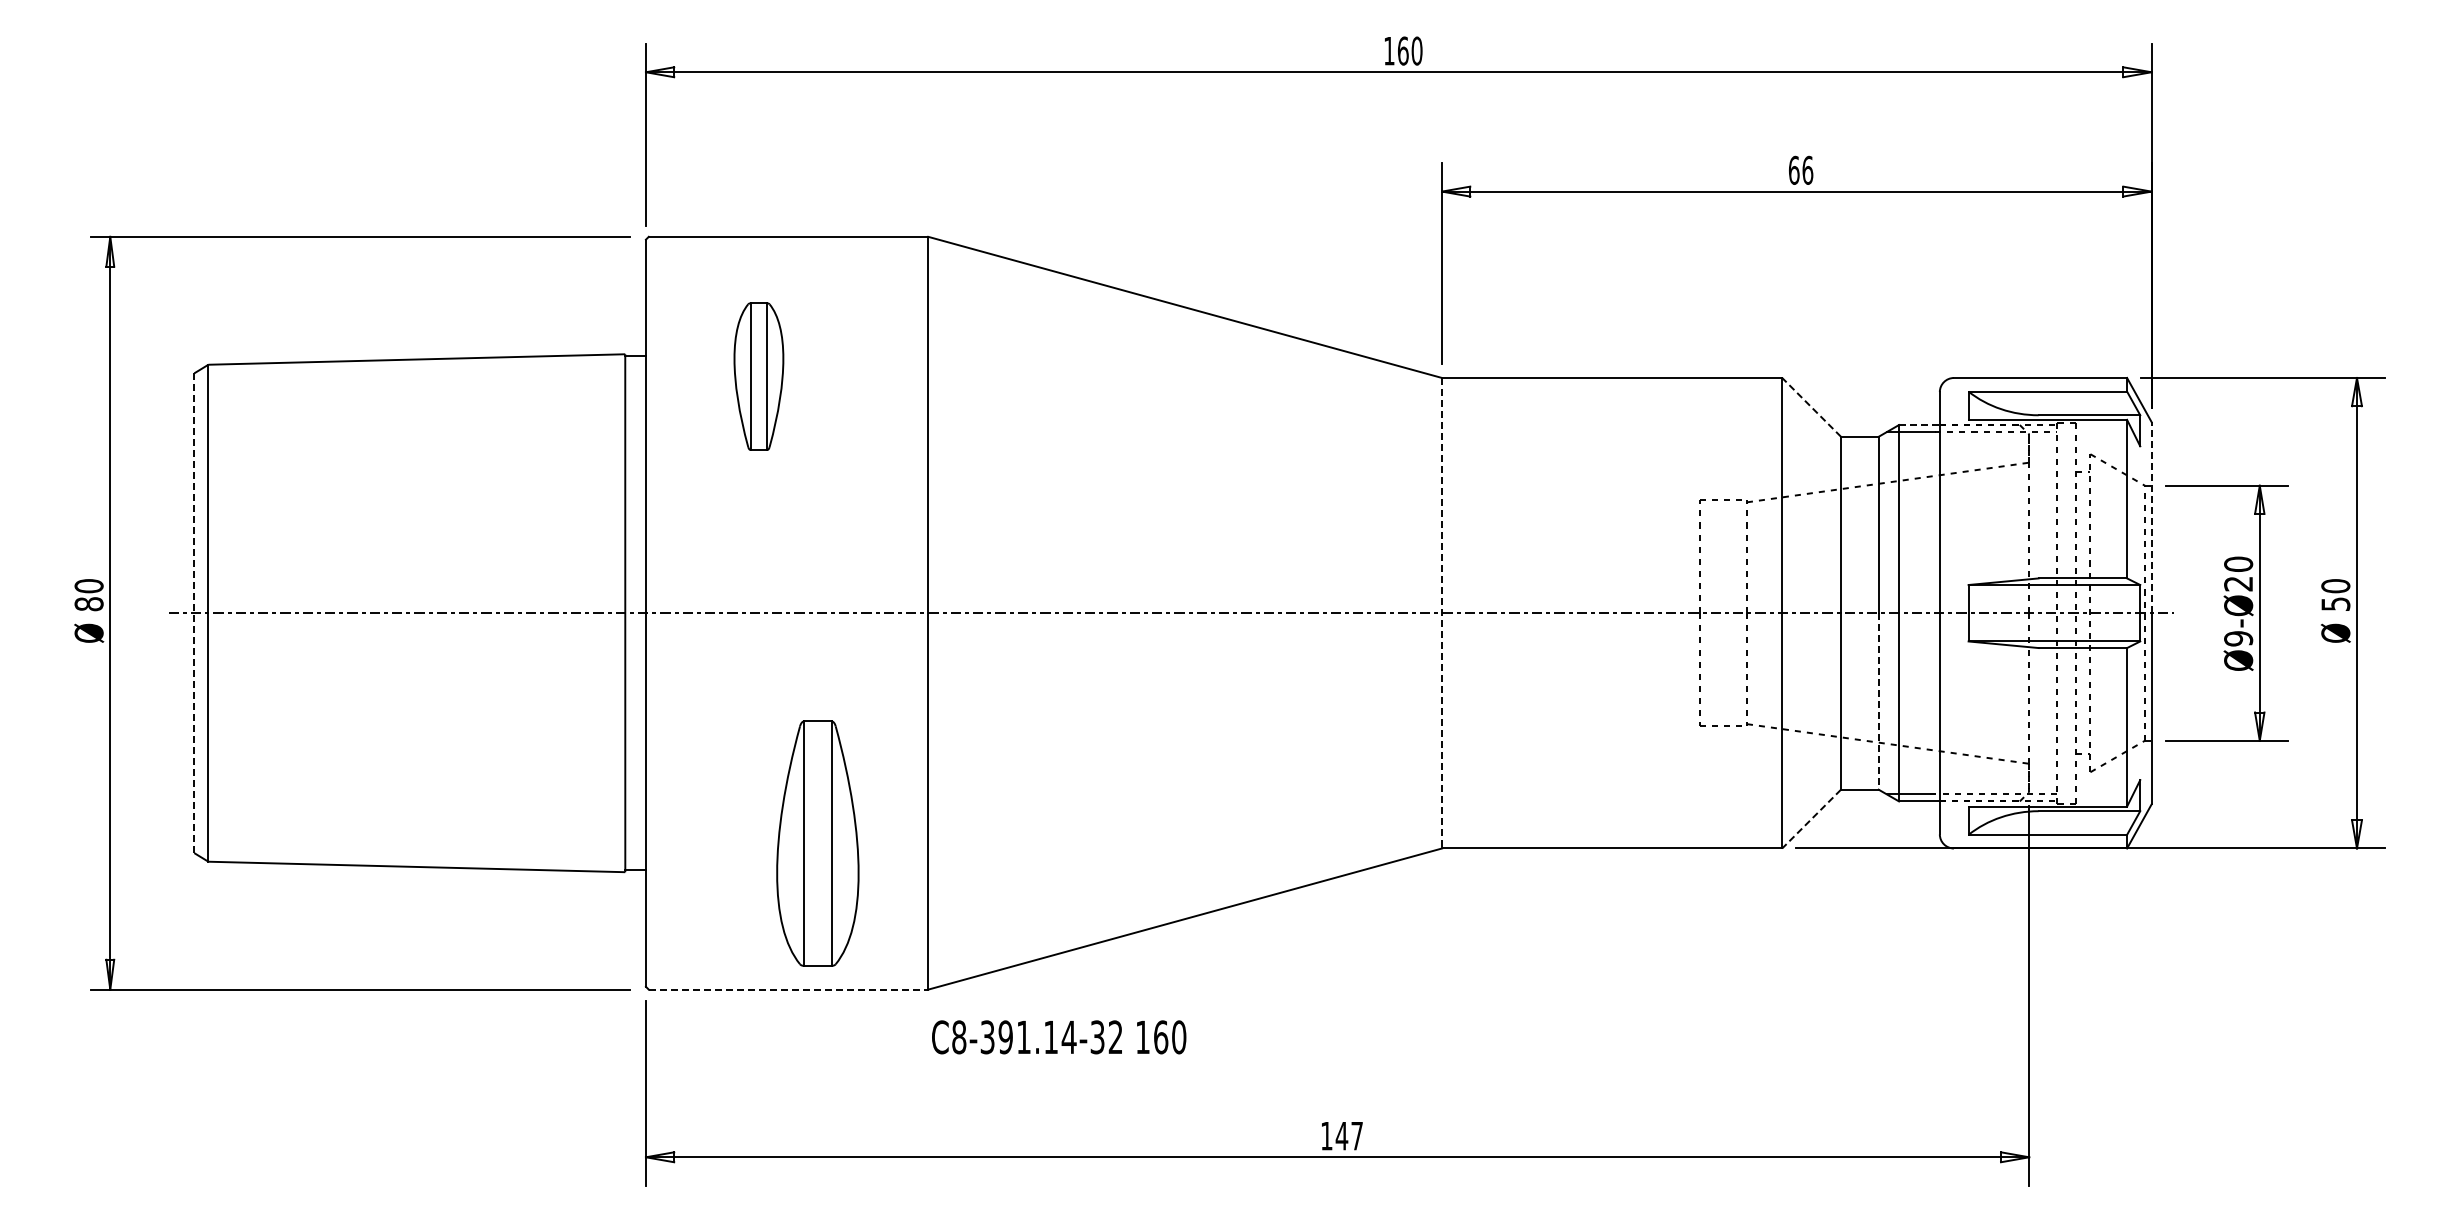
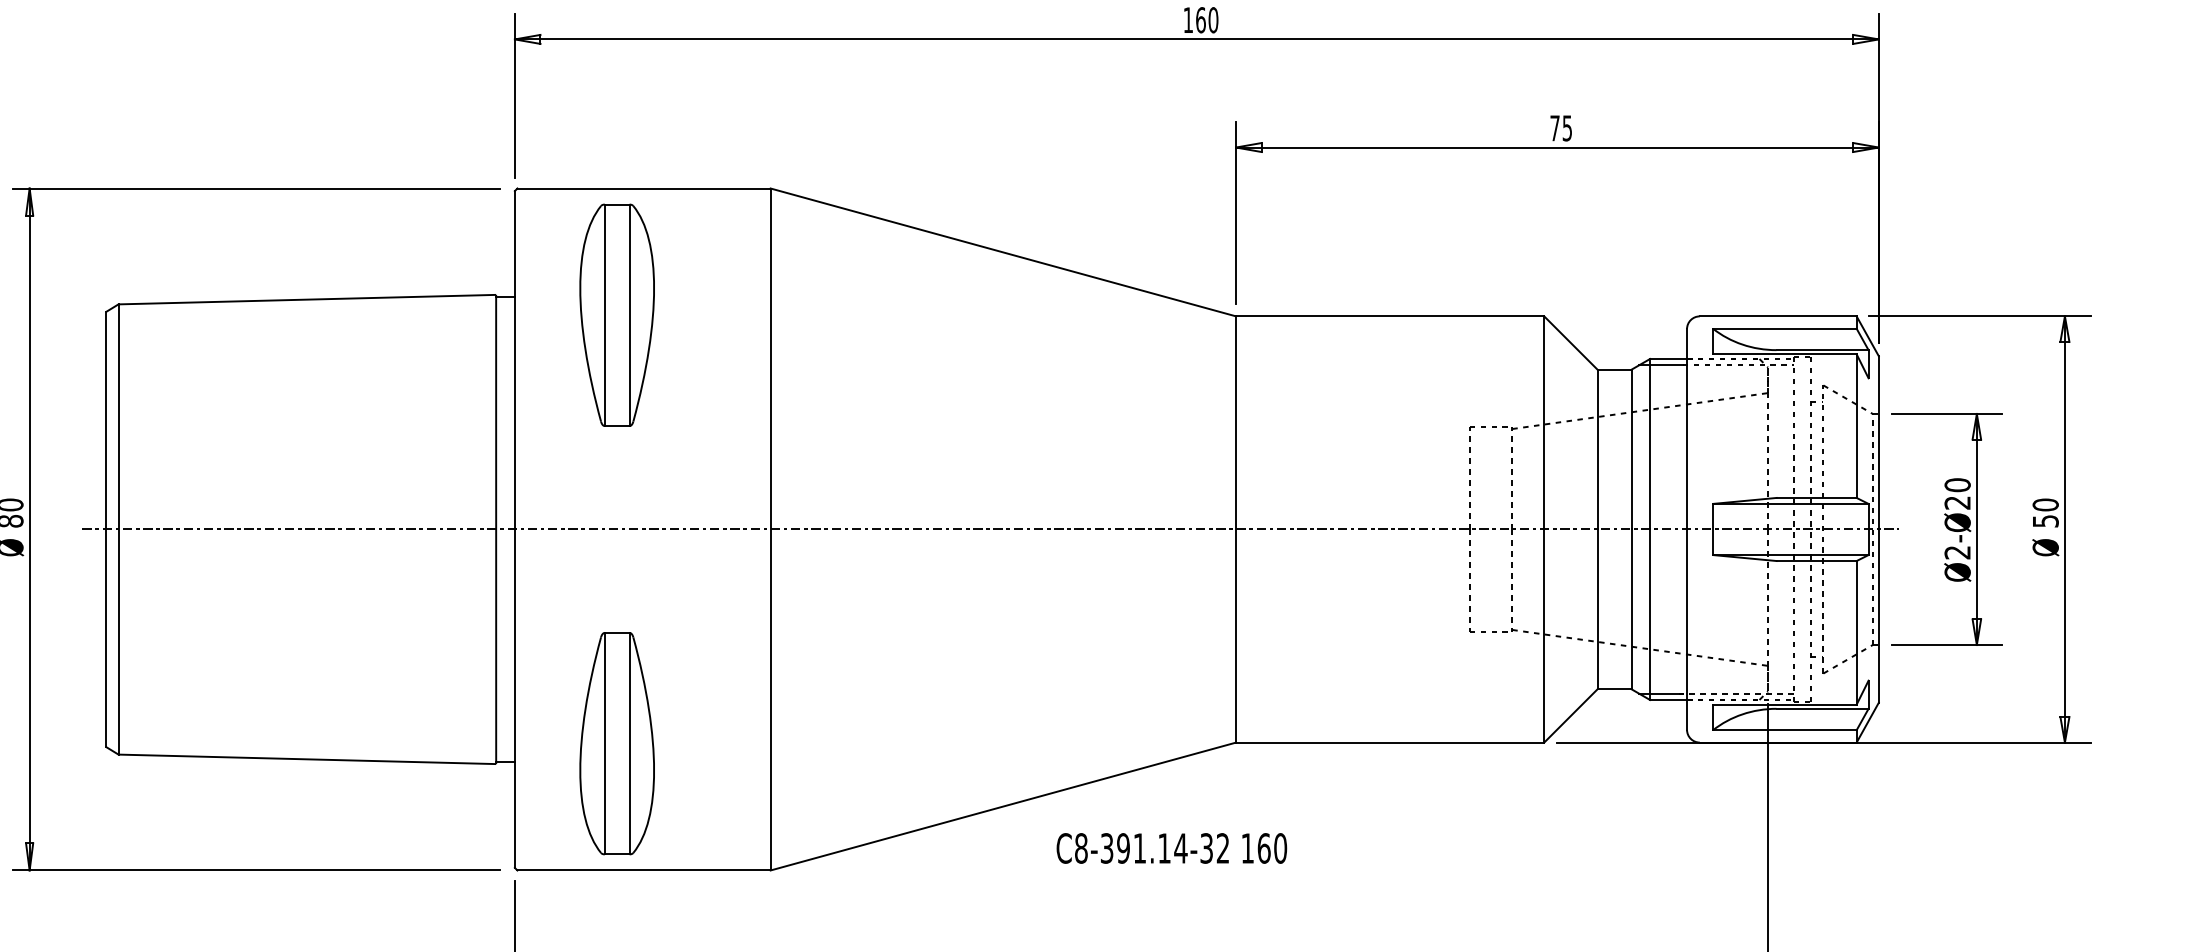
text: (1800, 169) -> (1560, 127), 66 -> 75
part: (758, 376) -> (616, 315), size x1.67
line: (1811, 407) -> (1570, 343), dashed -> solid
line: (1919, 425) -> (1668, 359), dashed -> solid
line: (2151, 517) -> (1878, 442), dashed -> solid
line: (194, 613) -> (105, 529), dashed -> solid
line: (1442, 613) -> (1236, 529), dashed -> solid
text: (2238, 638) -> (1957, 552), Ø9-Ø20 -> Ø2-Ø20
line: (1878, 701) -> (1631, 609), dashed -> solid
line: (1811, 819) -> (1570, 716), dashed -> solid
part: (817, 843) -> (616, 743), moved
line: (788, 989) -> (644, 870), dashed -> solid
text: (1059, 1037) -> (1172, 848), moved

